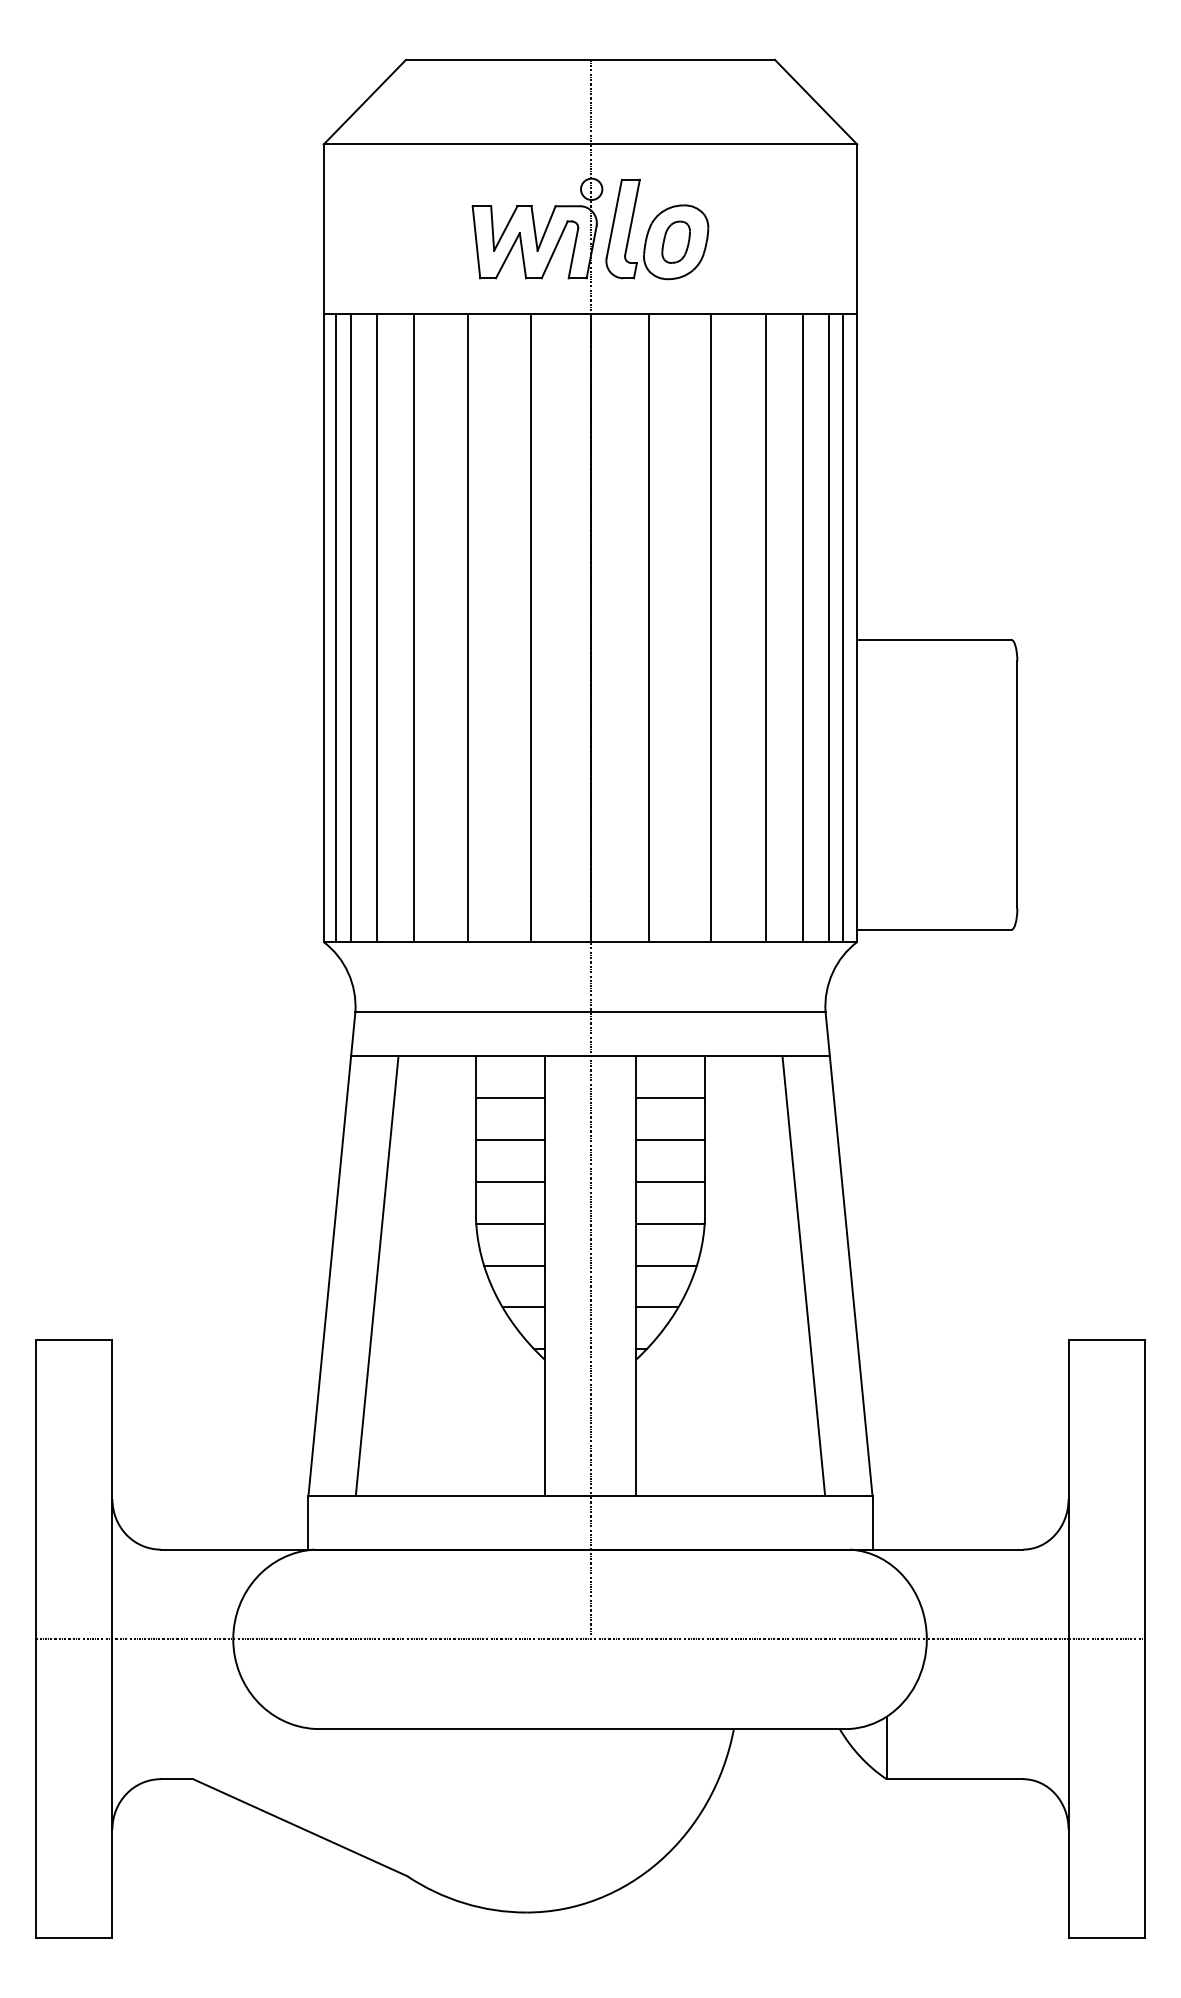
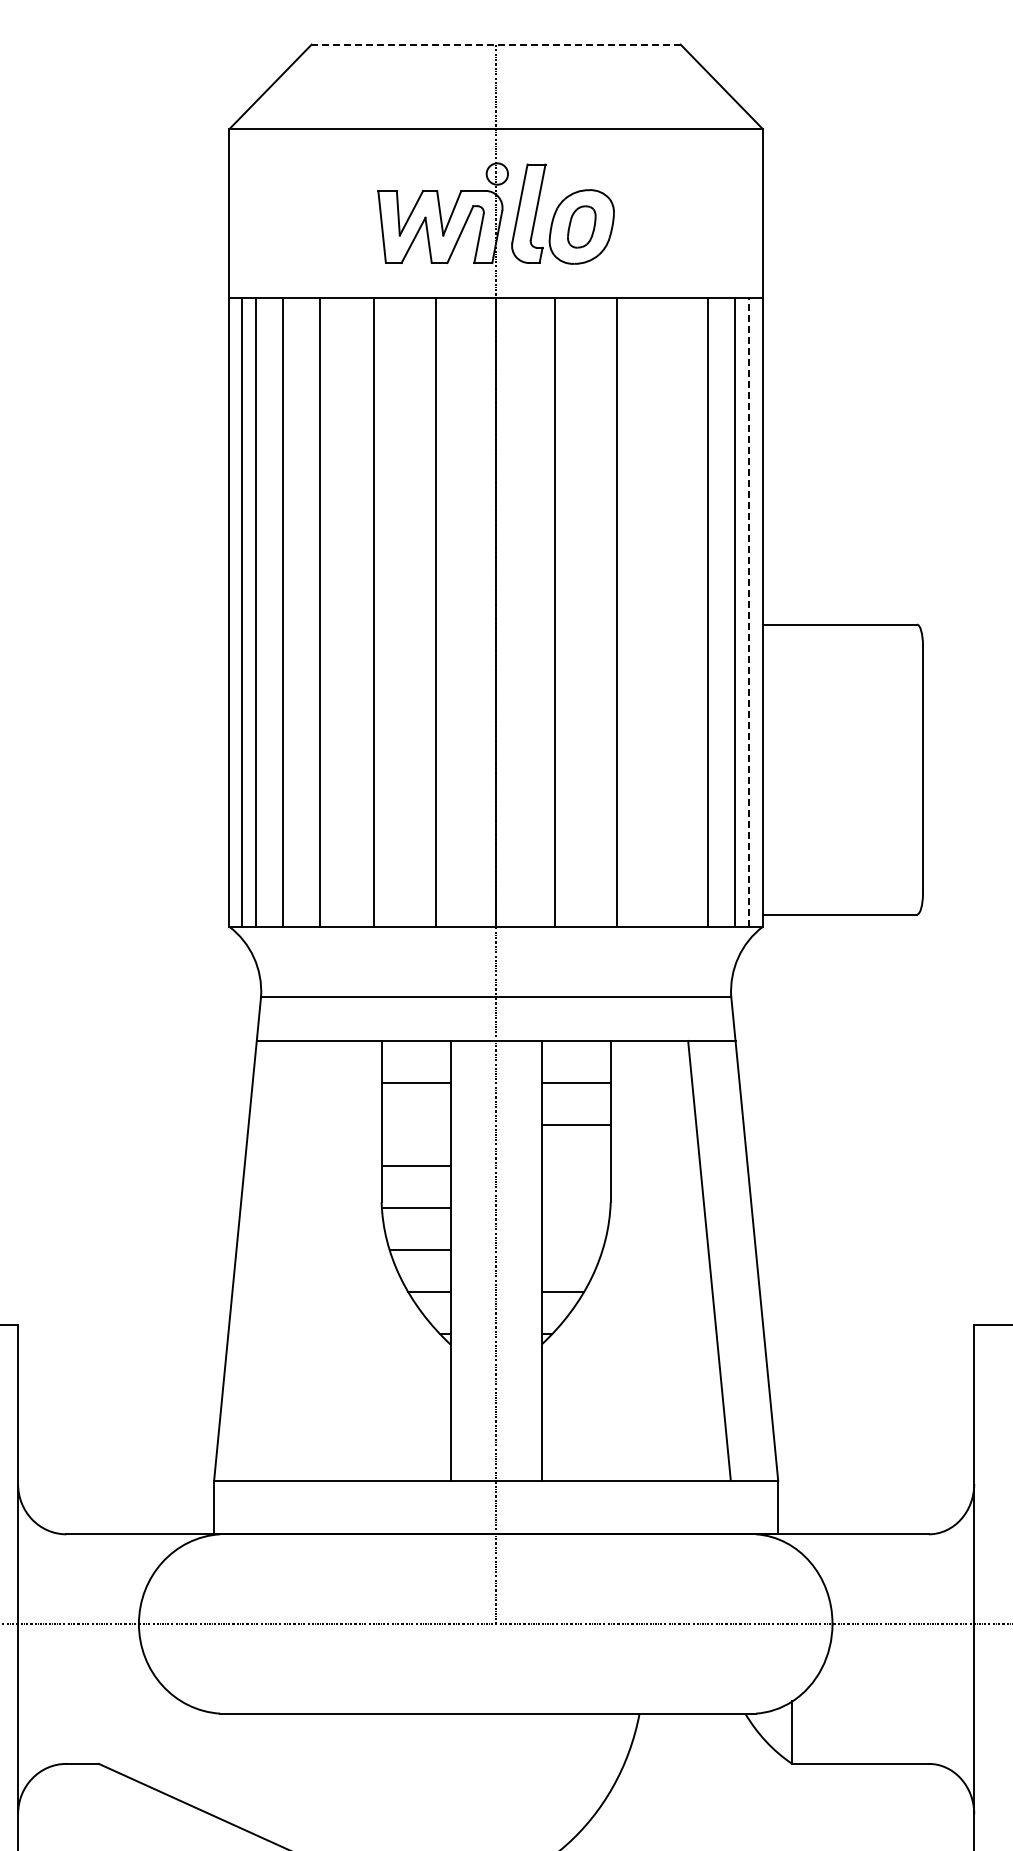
line: (590, 59) -> (496, 44), solid -> dashed
line: (765, 627) -> (671, 612), removed
line: (843, 627) -> (749, 612), solid -> dashed
line: (510, 1139) -> (416, 1124), removed
line: (670, 1181) -> (576, 1166), removed
line: (669, 1223) -> (575, 1208), removed
line: (665, 1265) -> (571, 1250), removed
line: (376, 1275) -> (282, 1260), removed

